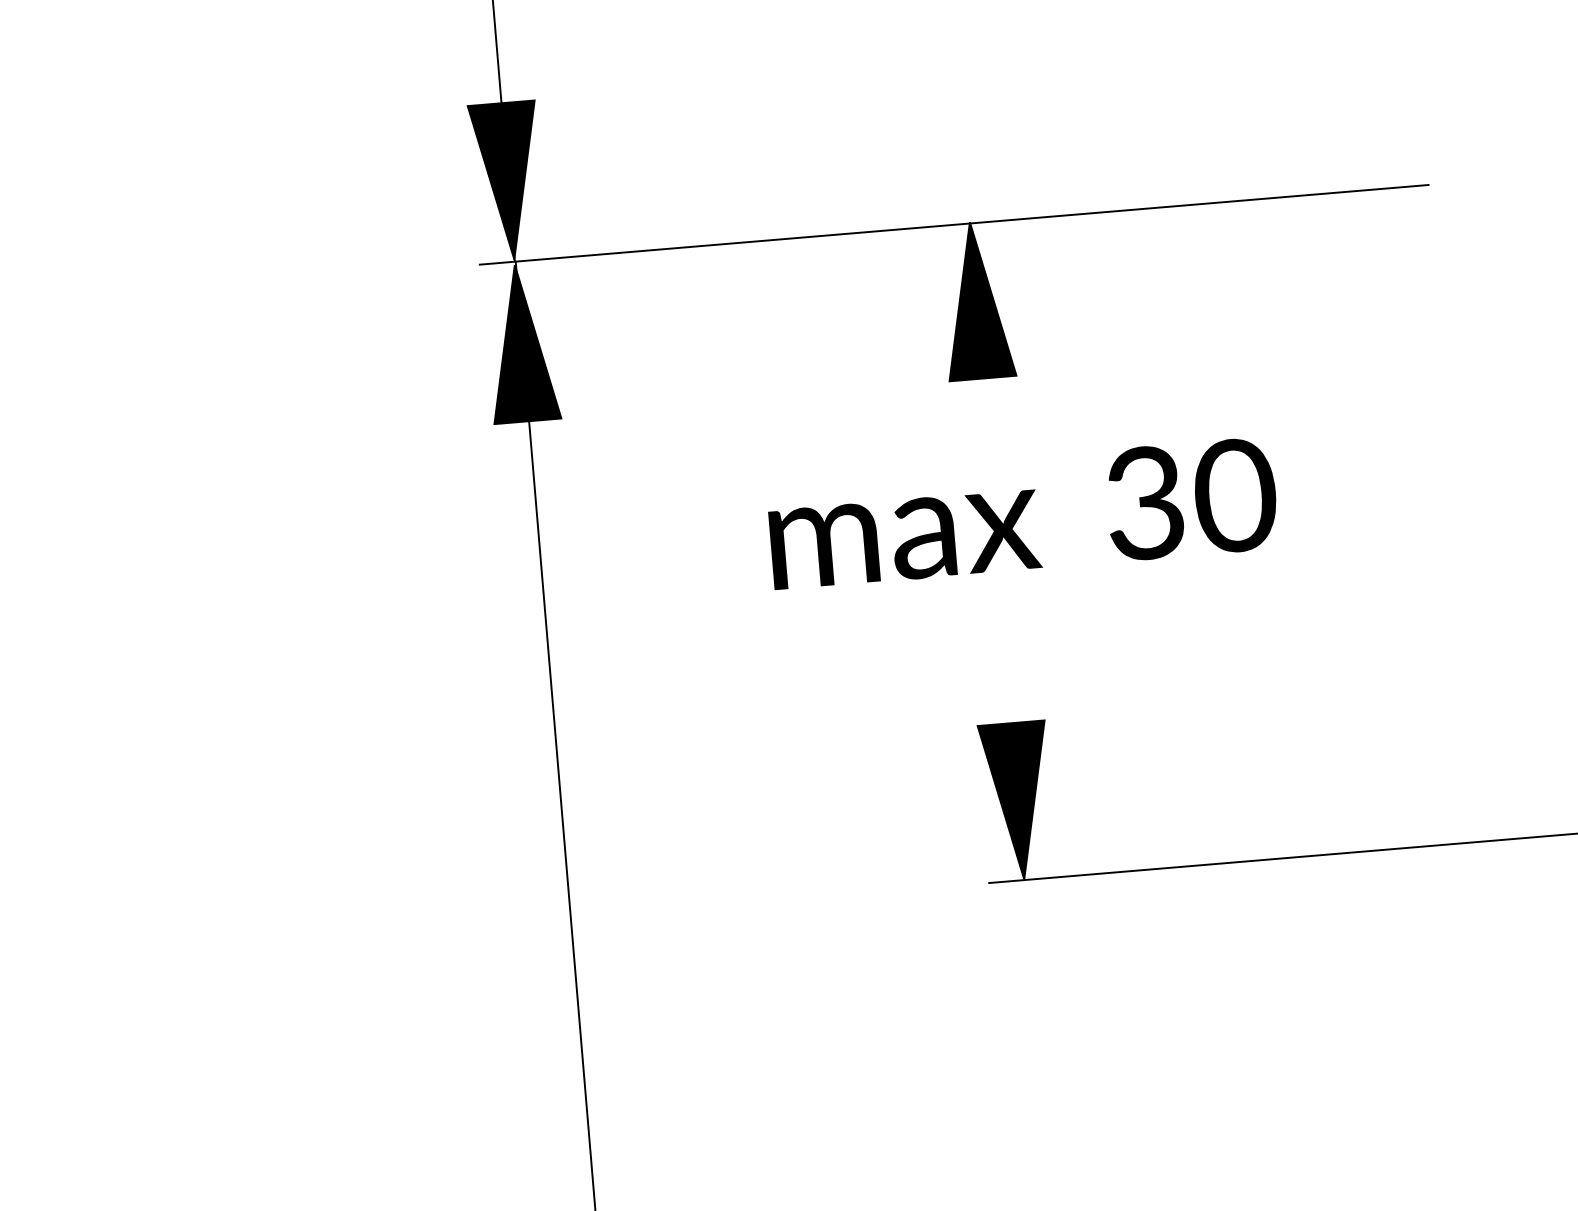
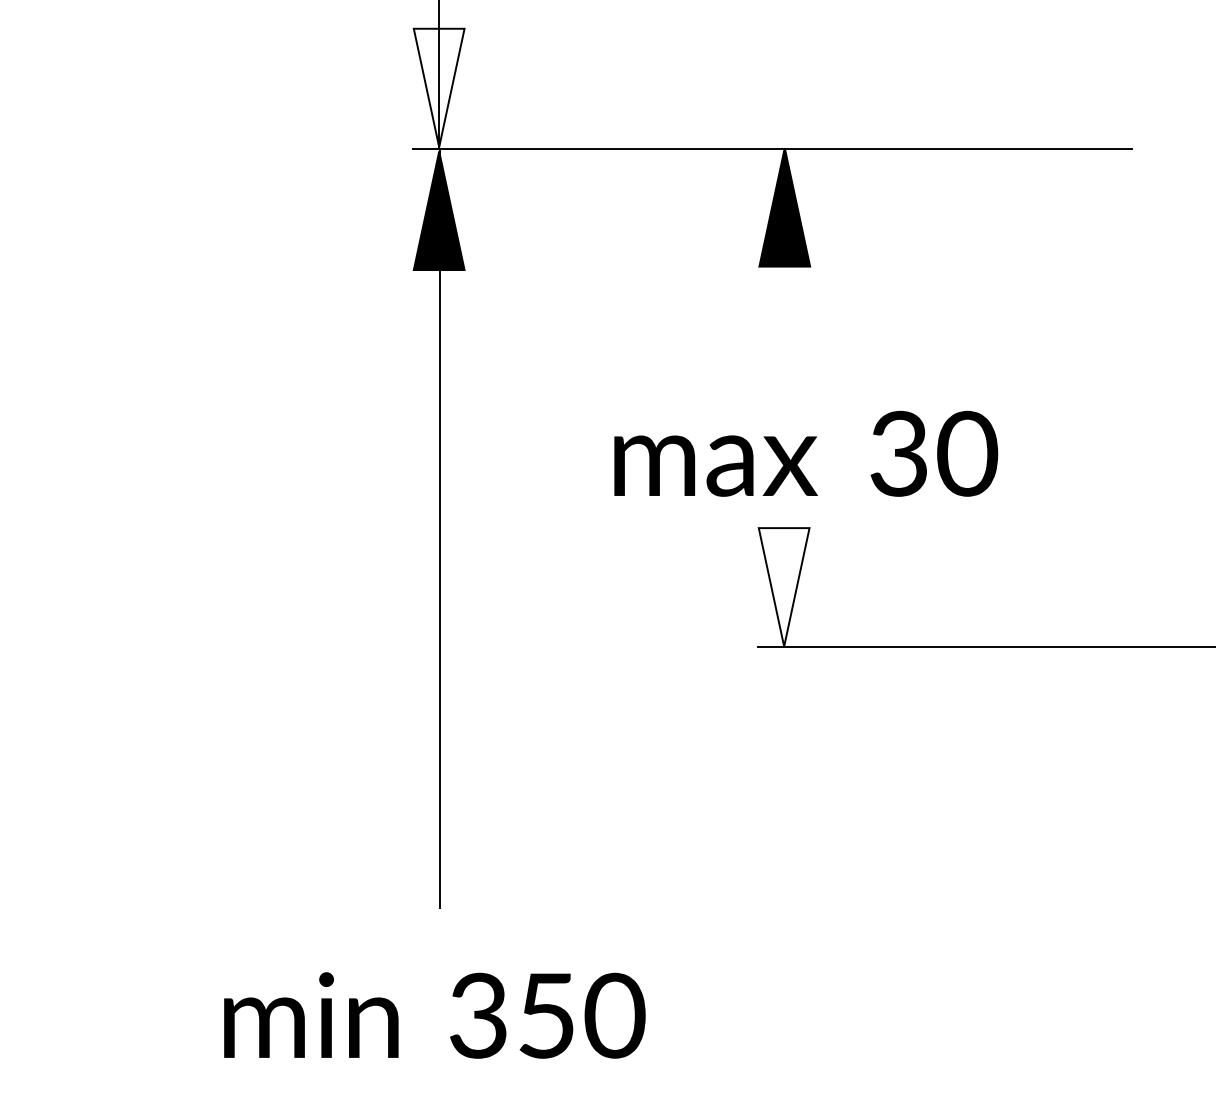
fill: (506, 180) -> (438, 87), removed
text: (1023, 513) -> (806, 453), moved
fill: (1016, 801) -> (783, 587), removed

